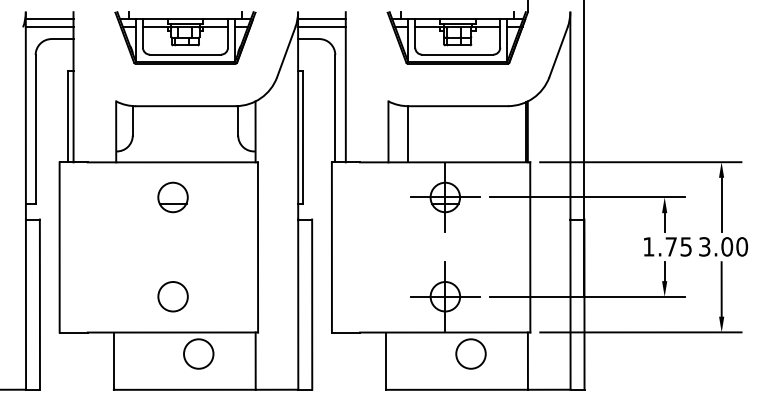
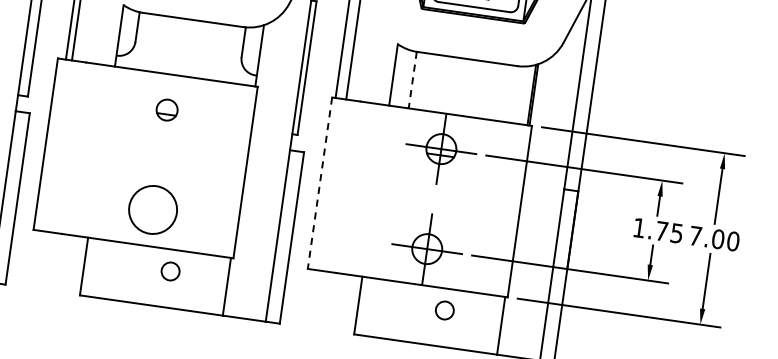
line: (407, 134) -> (412, 80), solid -> dashed
part: (172, 197) -> (166, 110), size x0.7
text: (704, 246) -> (695, 235), 3.00 -> 7.00
line: (331, 247) -> (319, 183), solid -> dashed
circle: (172, 296) -> (152, 209), size x1.6
circle: (198, 353) -> (170, 270), size x0.6
circle: (470, 353) -> (444, 309), size x0.6

